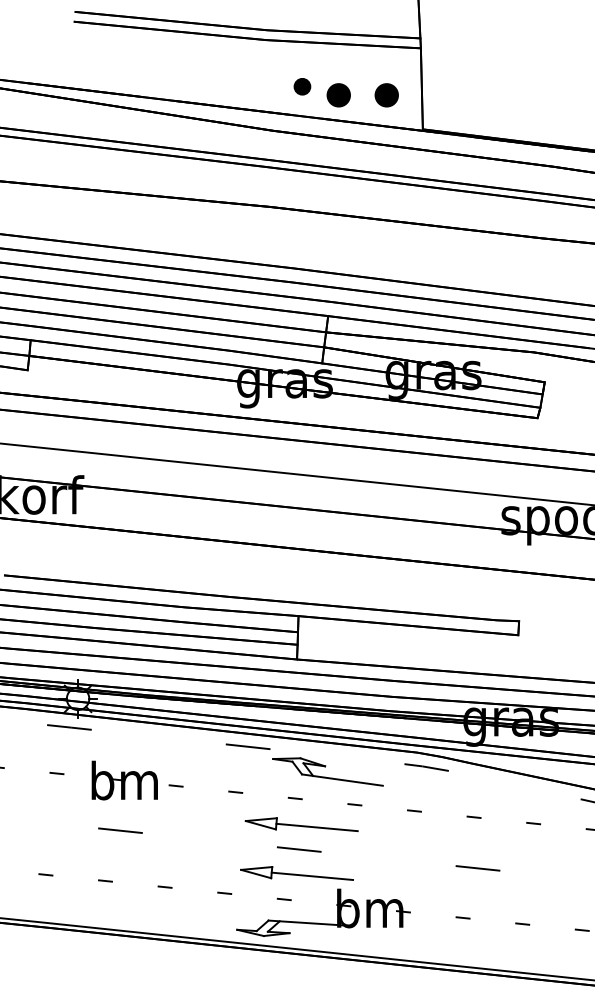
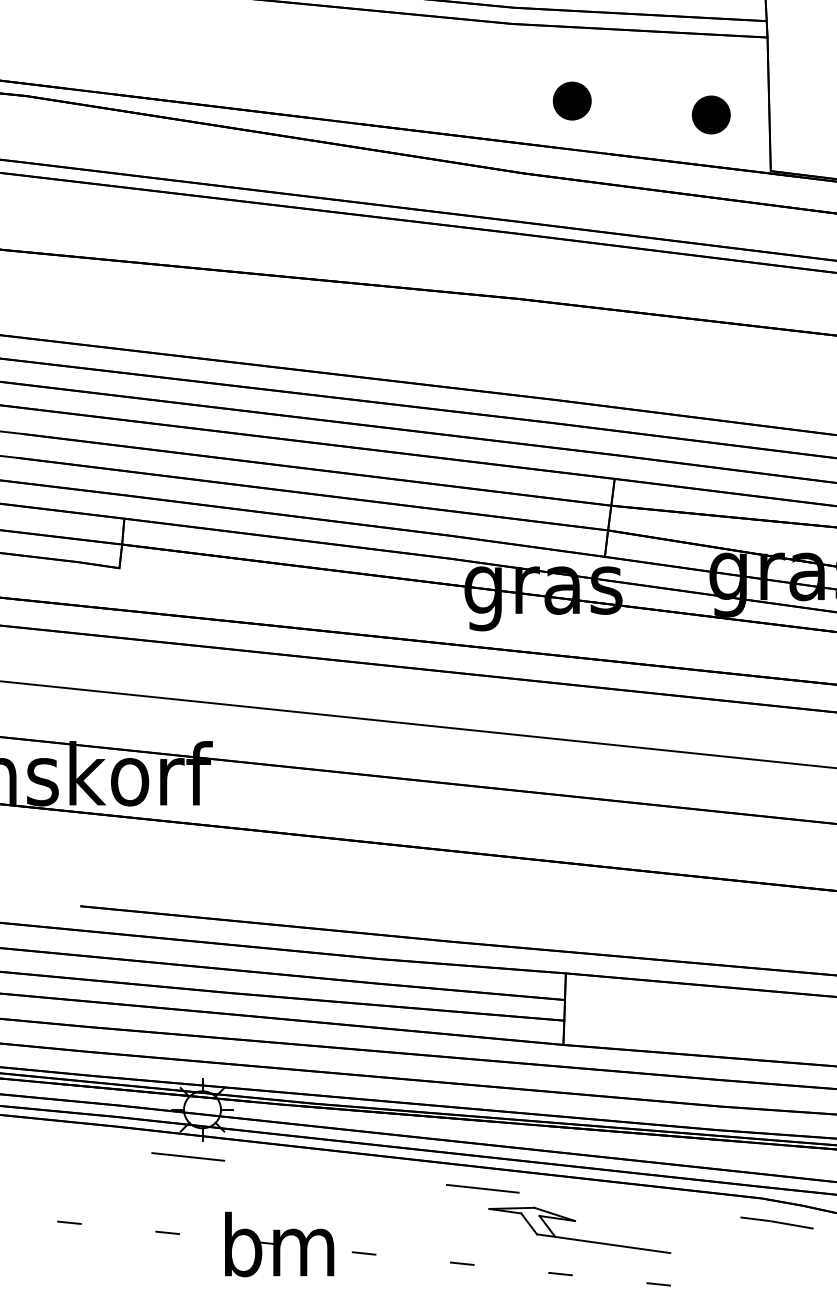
part: (302, 86) -> (572, 100), size x1.43
part: (338, 95) -> (631, 115), removed
part: (327, 771) -> (578, 1229), moved

